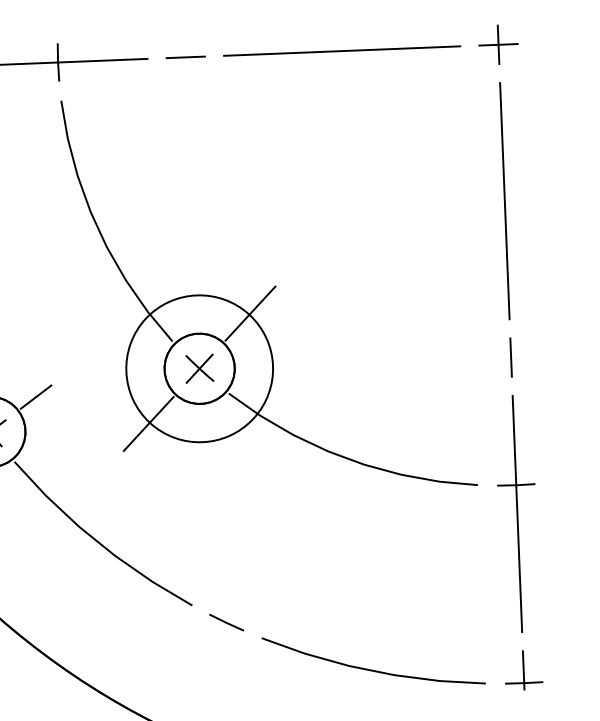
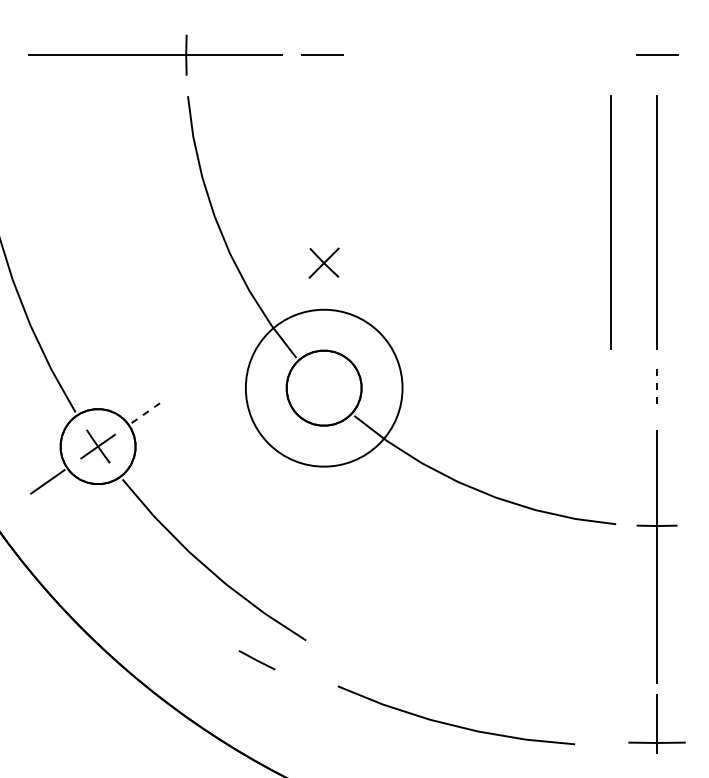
line: (498, 44) -> (657, 54), removed
line: (341, 51) -> (489, 55), removed
line: (461, 203) -> (610, 222), added
line: (250, 313) -> (380, 331), removed
line: (511, 358) -> (657, 390), solid -> dashed
part: (199, 368) -> (323, 262), moved
line: (36, 397) -> (148, 411), solid -> dashed
line: (148, 423) -> (267, 444), removed
line: (226, 622) -> (256, 660), moved
curve: (372, 669) -> (454, 724), moved
part: (523, 670) -> (656, 723), size x1.4

